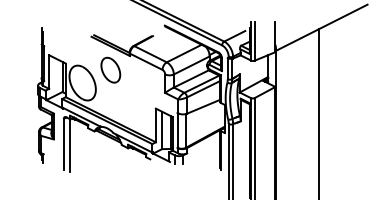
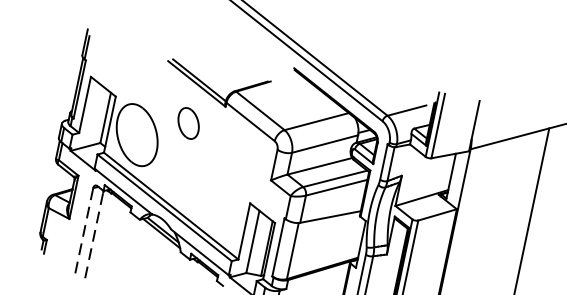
part: (110, 69) -> (188, 122), size x0.7
line: (63, 144) -> (83, 230), solid -> dashed
line: (70, 146) -> (94, 236), solid -> dashed

